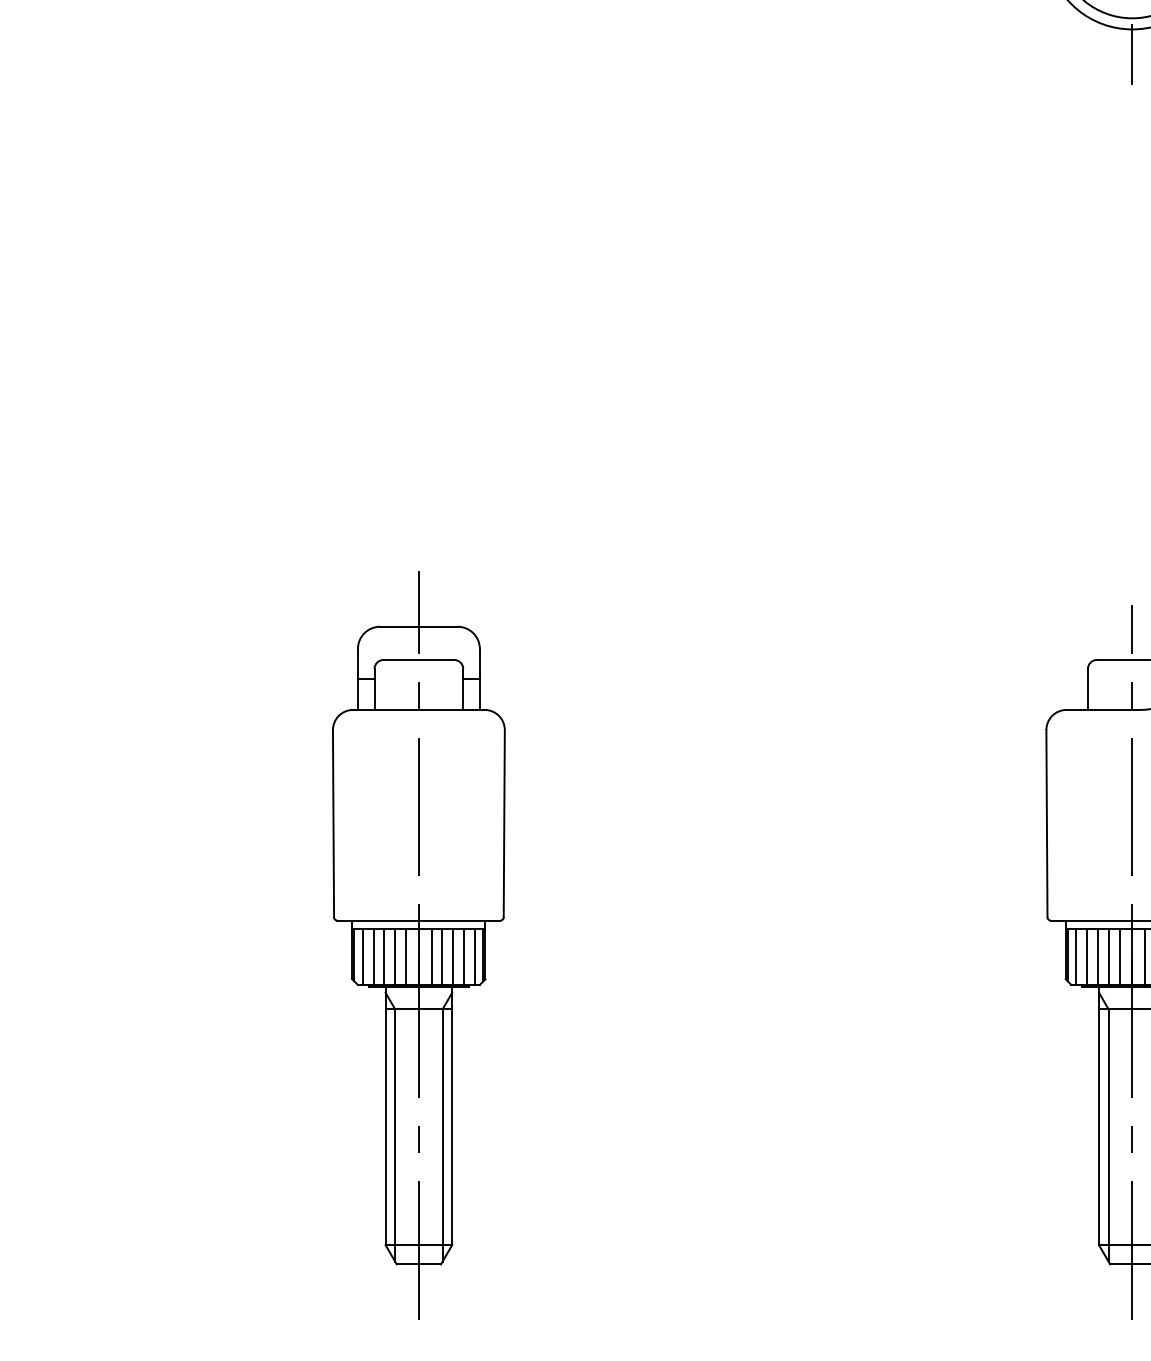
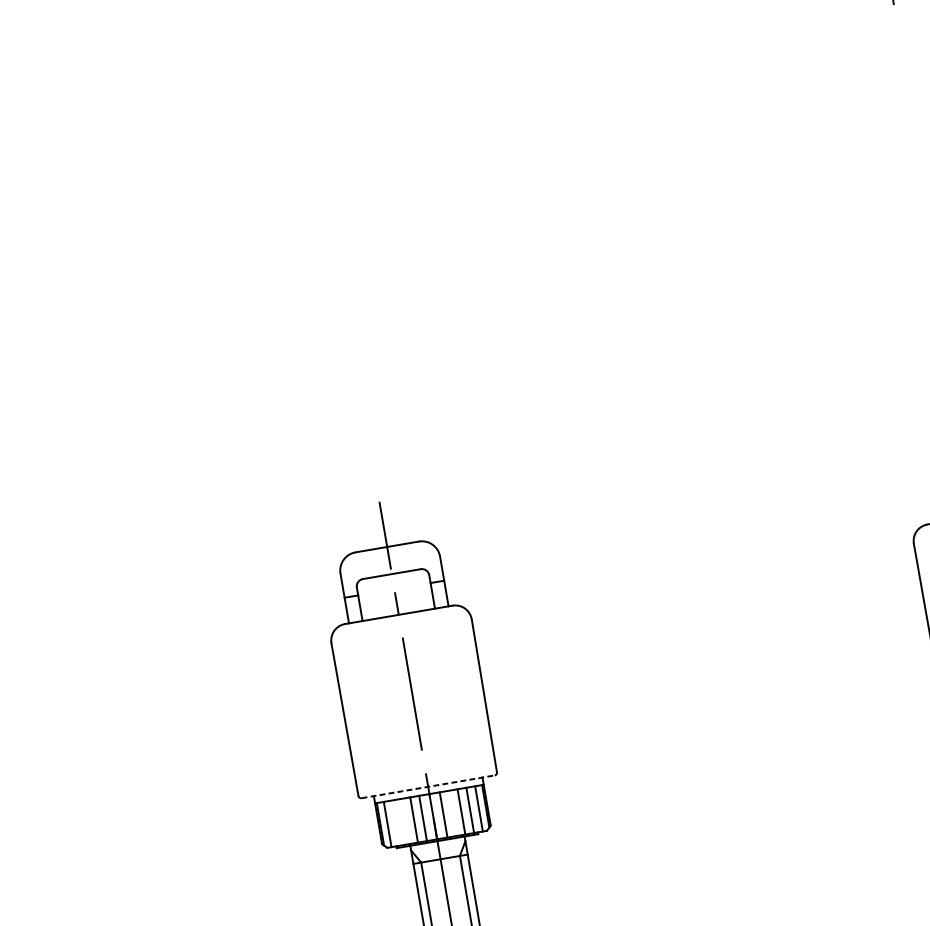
line: (419, 920) -> (428, 786), solid -> dashed
line: (373, 956) -> (396, 822), removed
line: (384, 956) -> (405, 820), removed
line: (442, 956) -> (452, 812), removed

